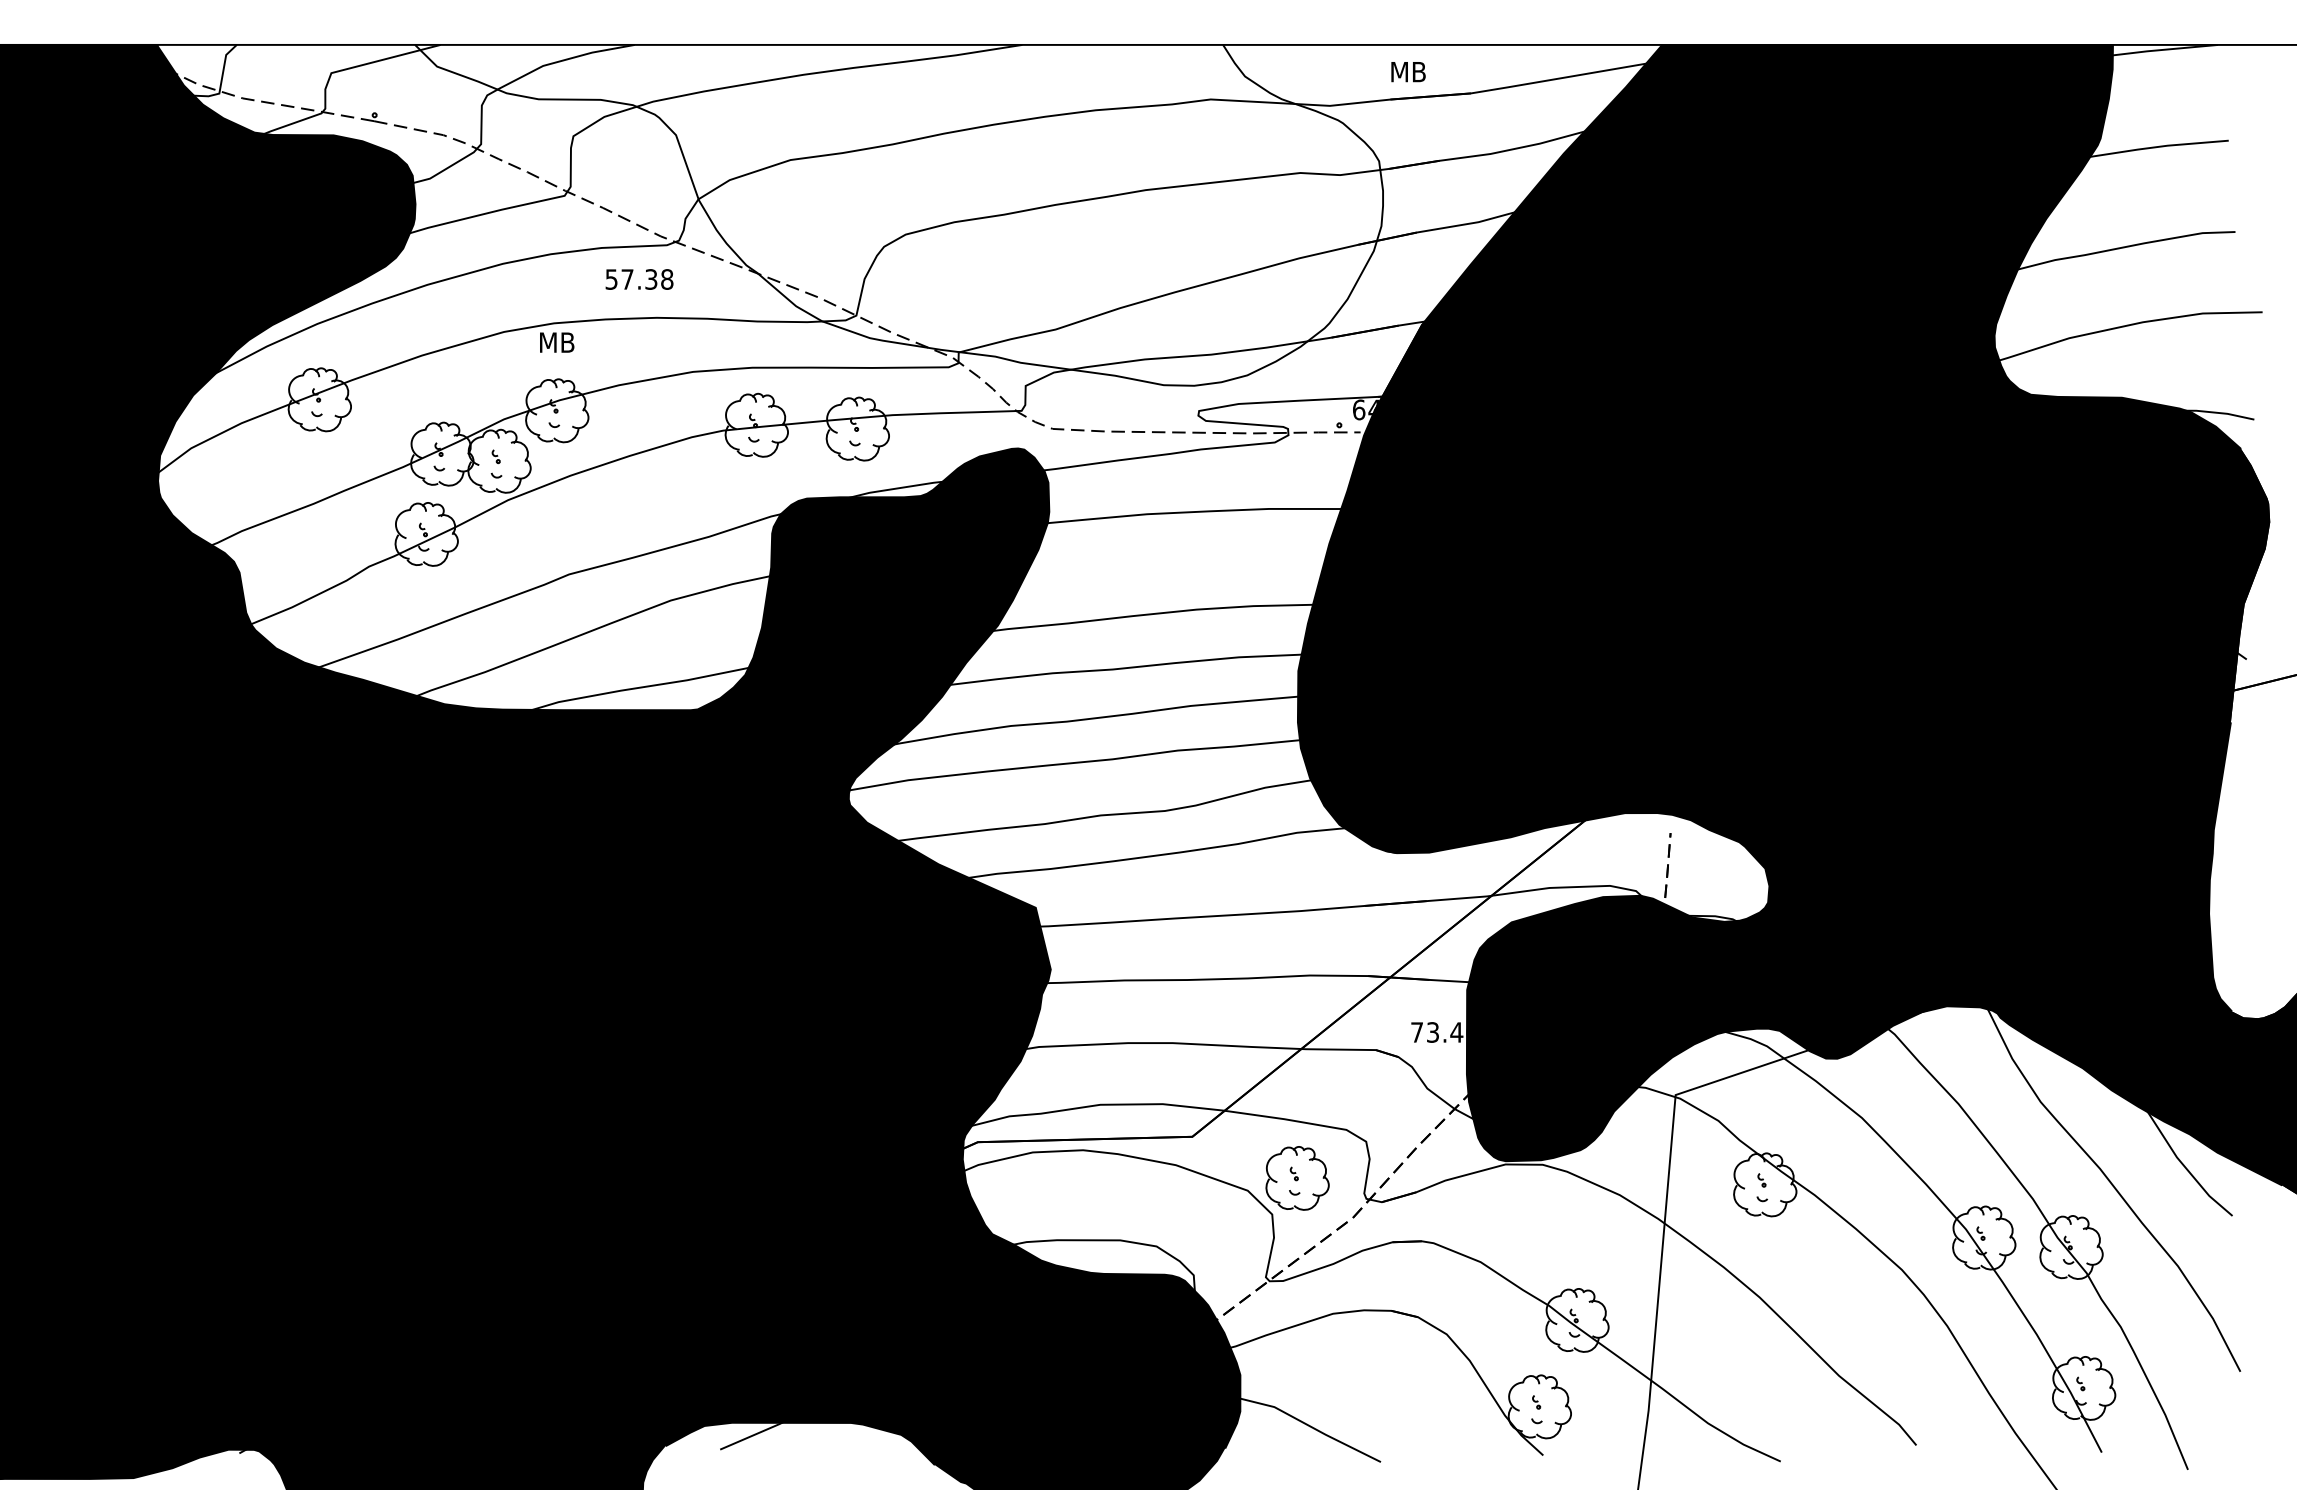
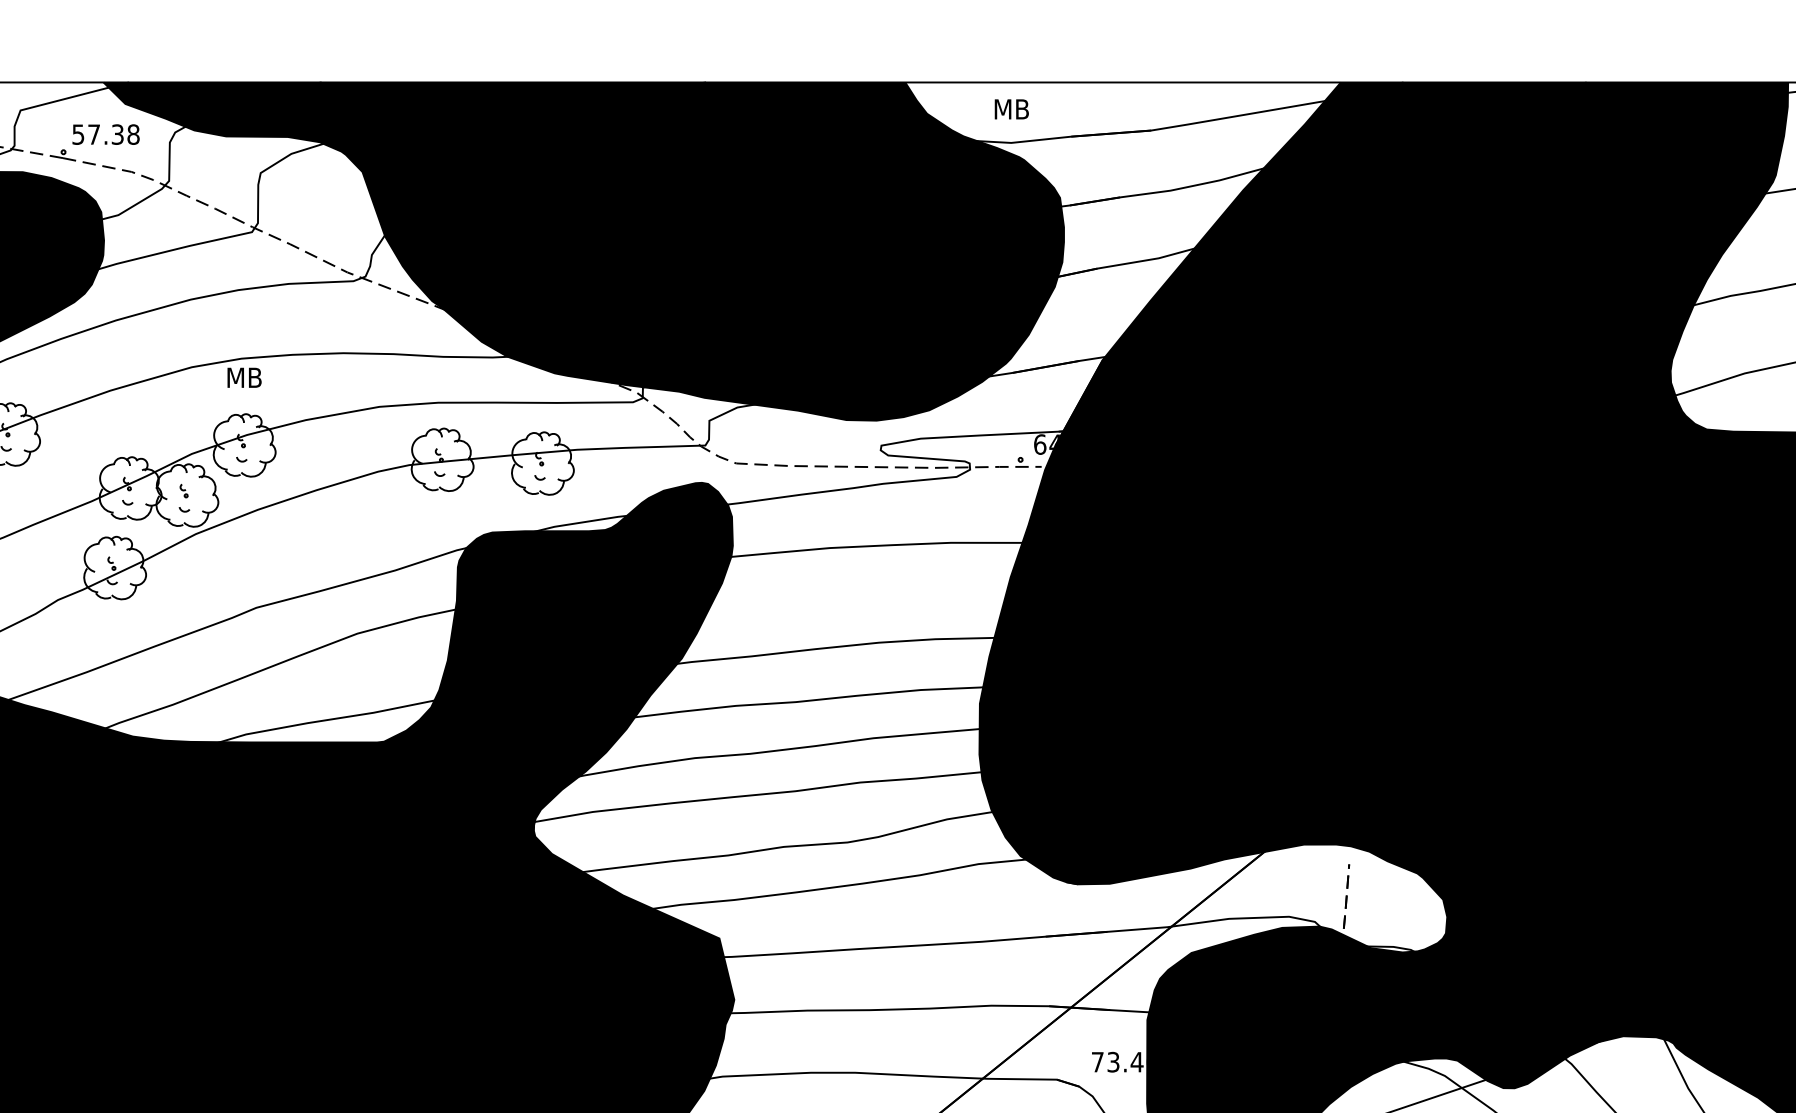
text: (1408, 72) -> (1011, 109), moved
fill: (899, 214) -> (584, 250), added
text: (639, 279) -> (106, 134), moved

